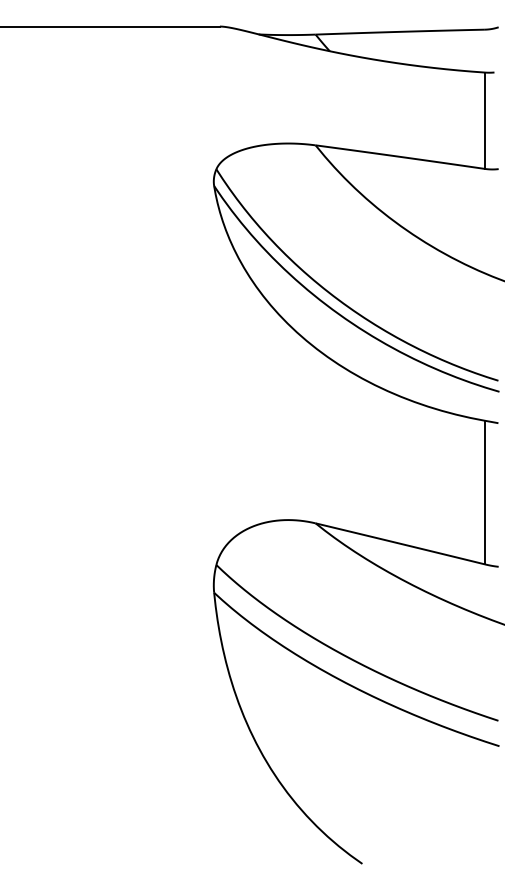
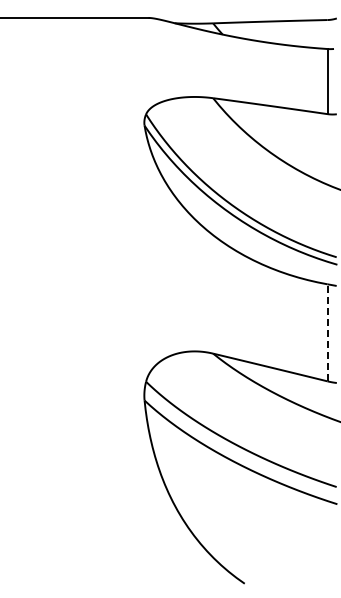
line: (484, 492) -> (327, 332), solid -> dashed

